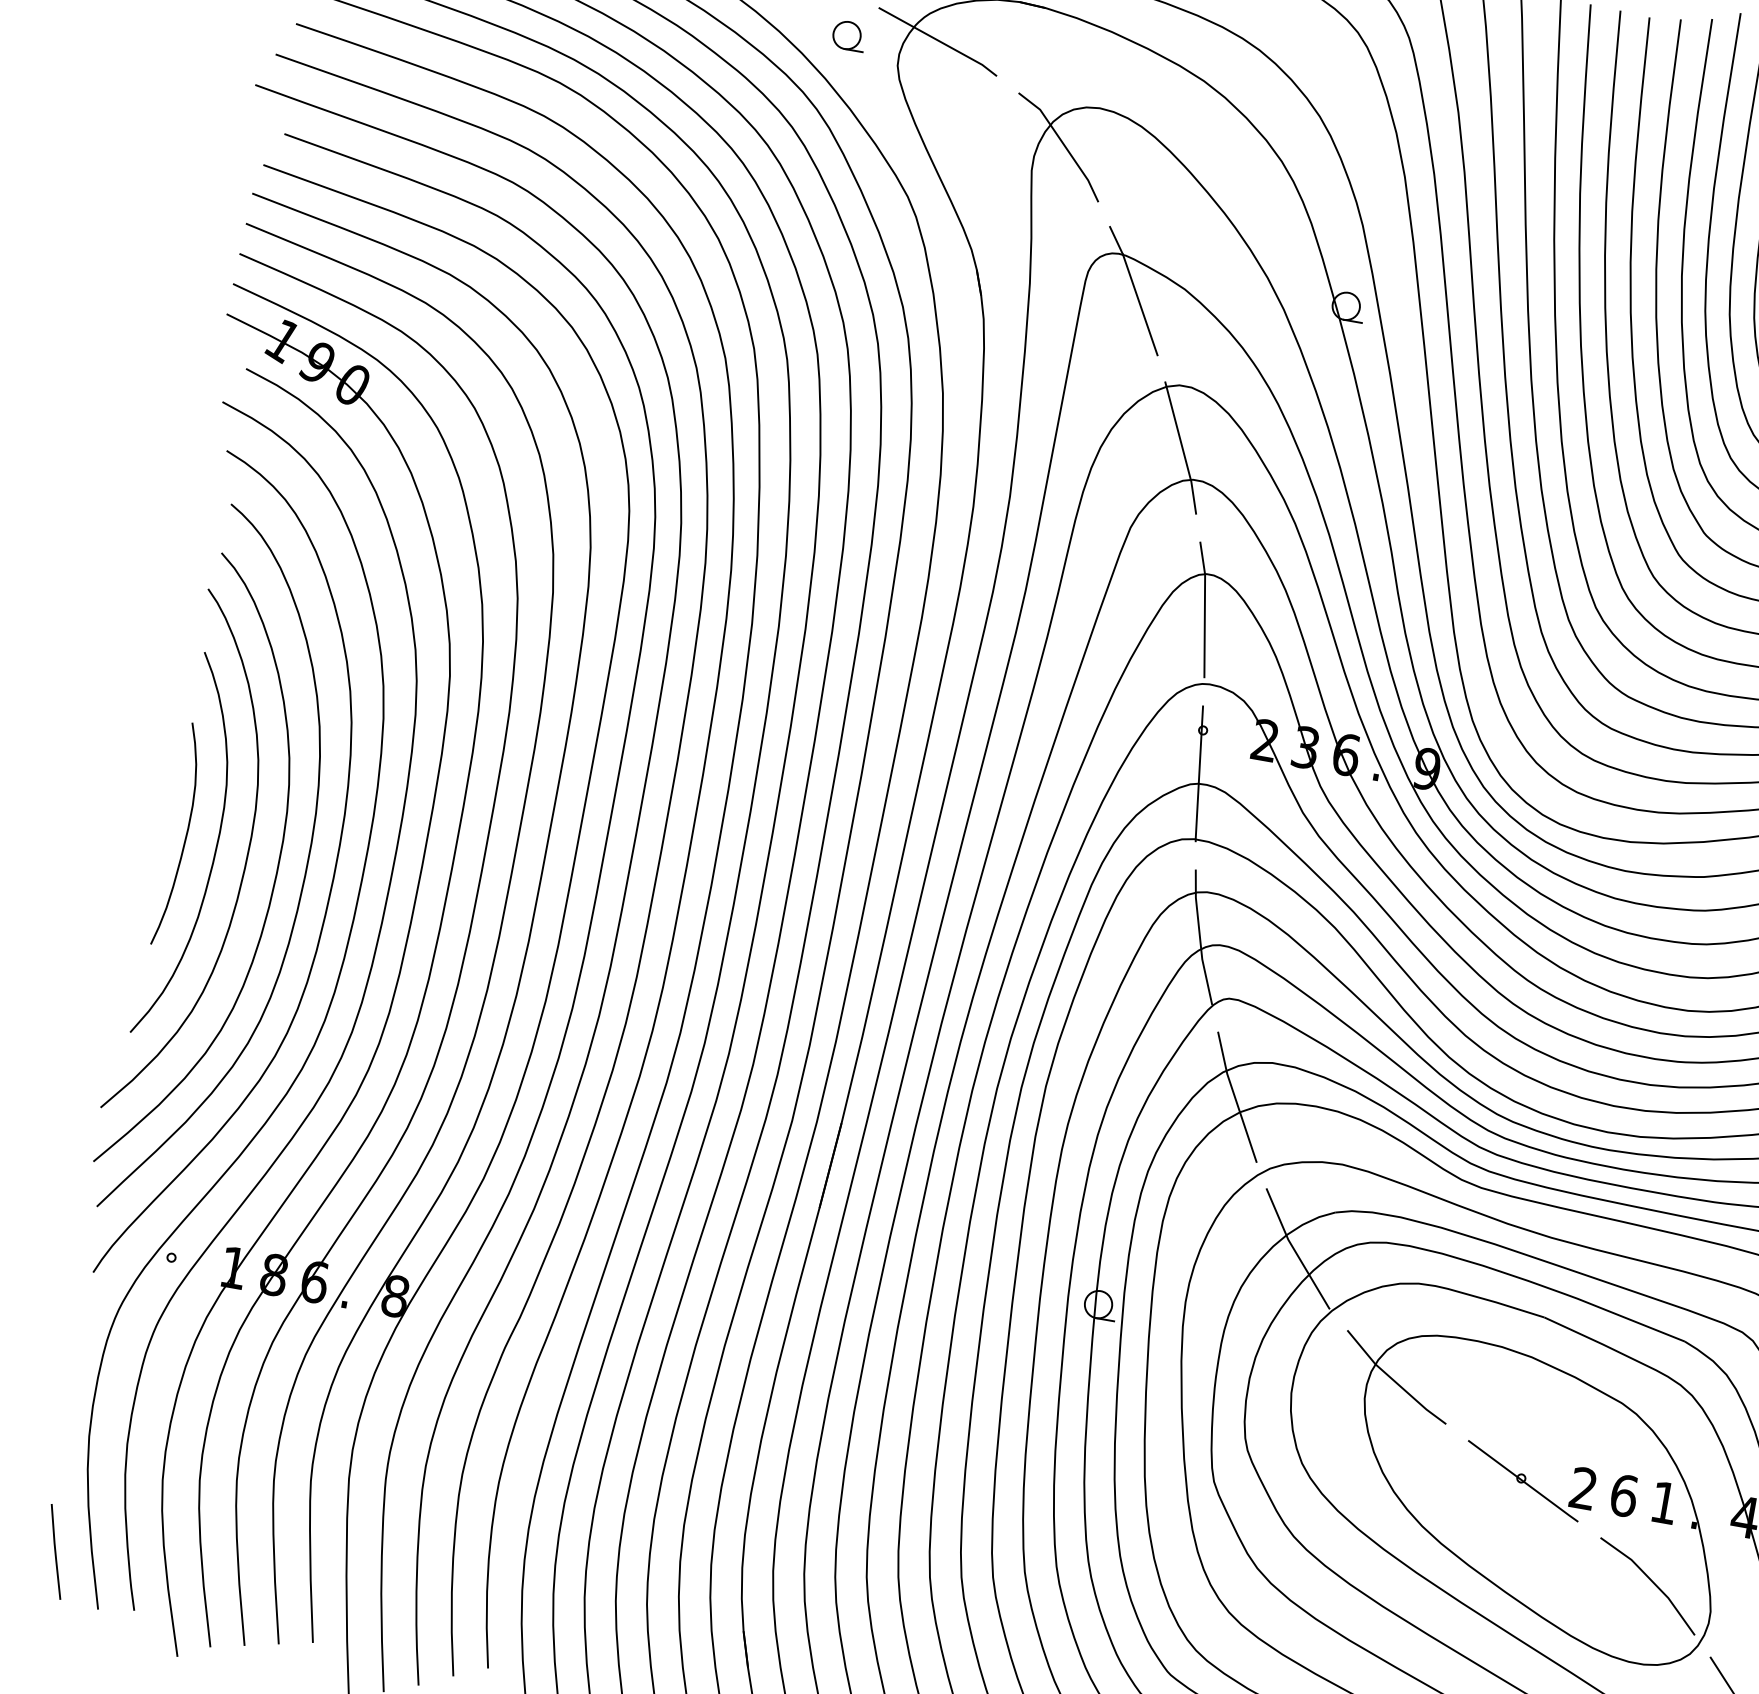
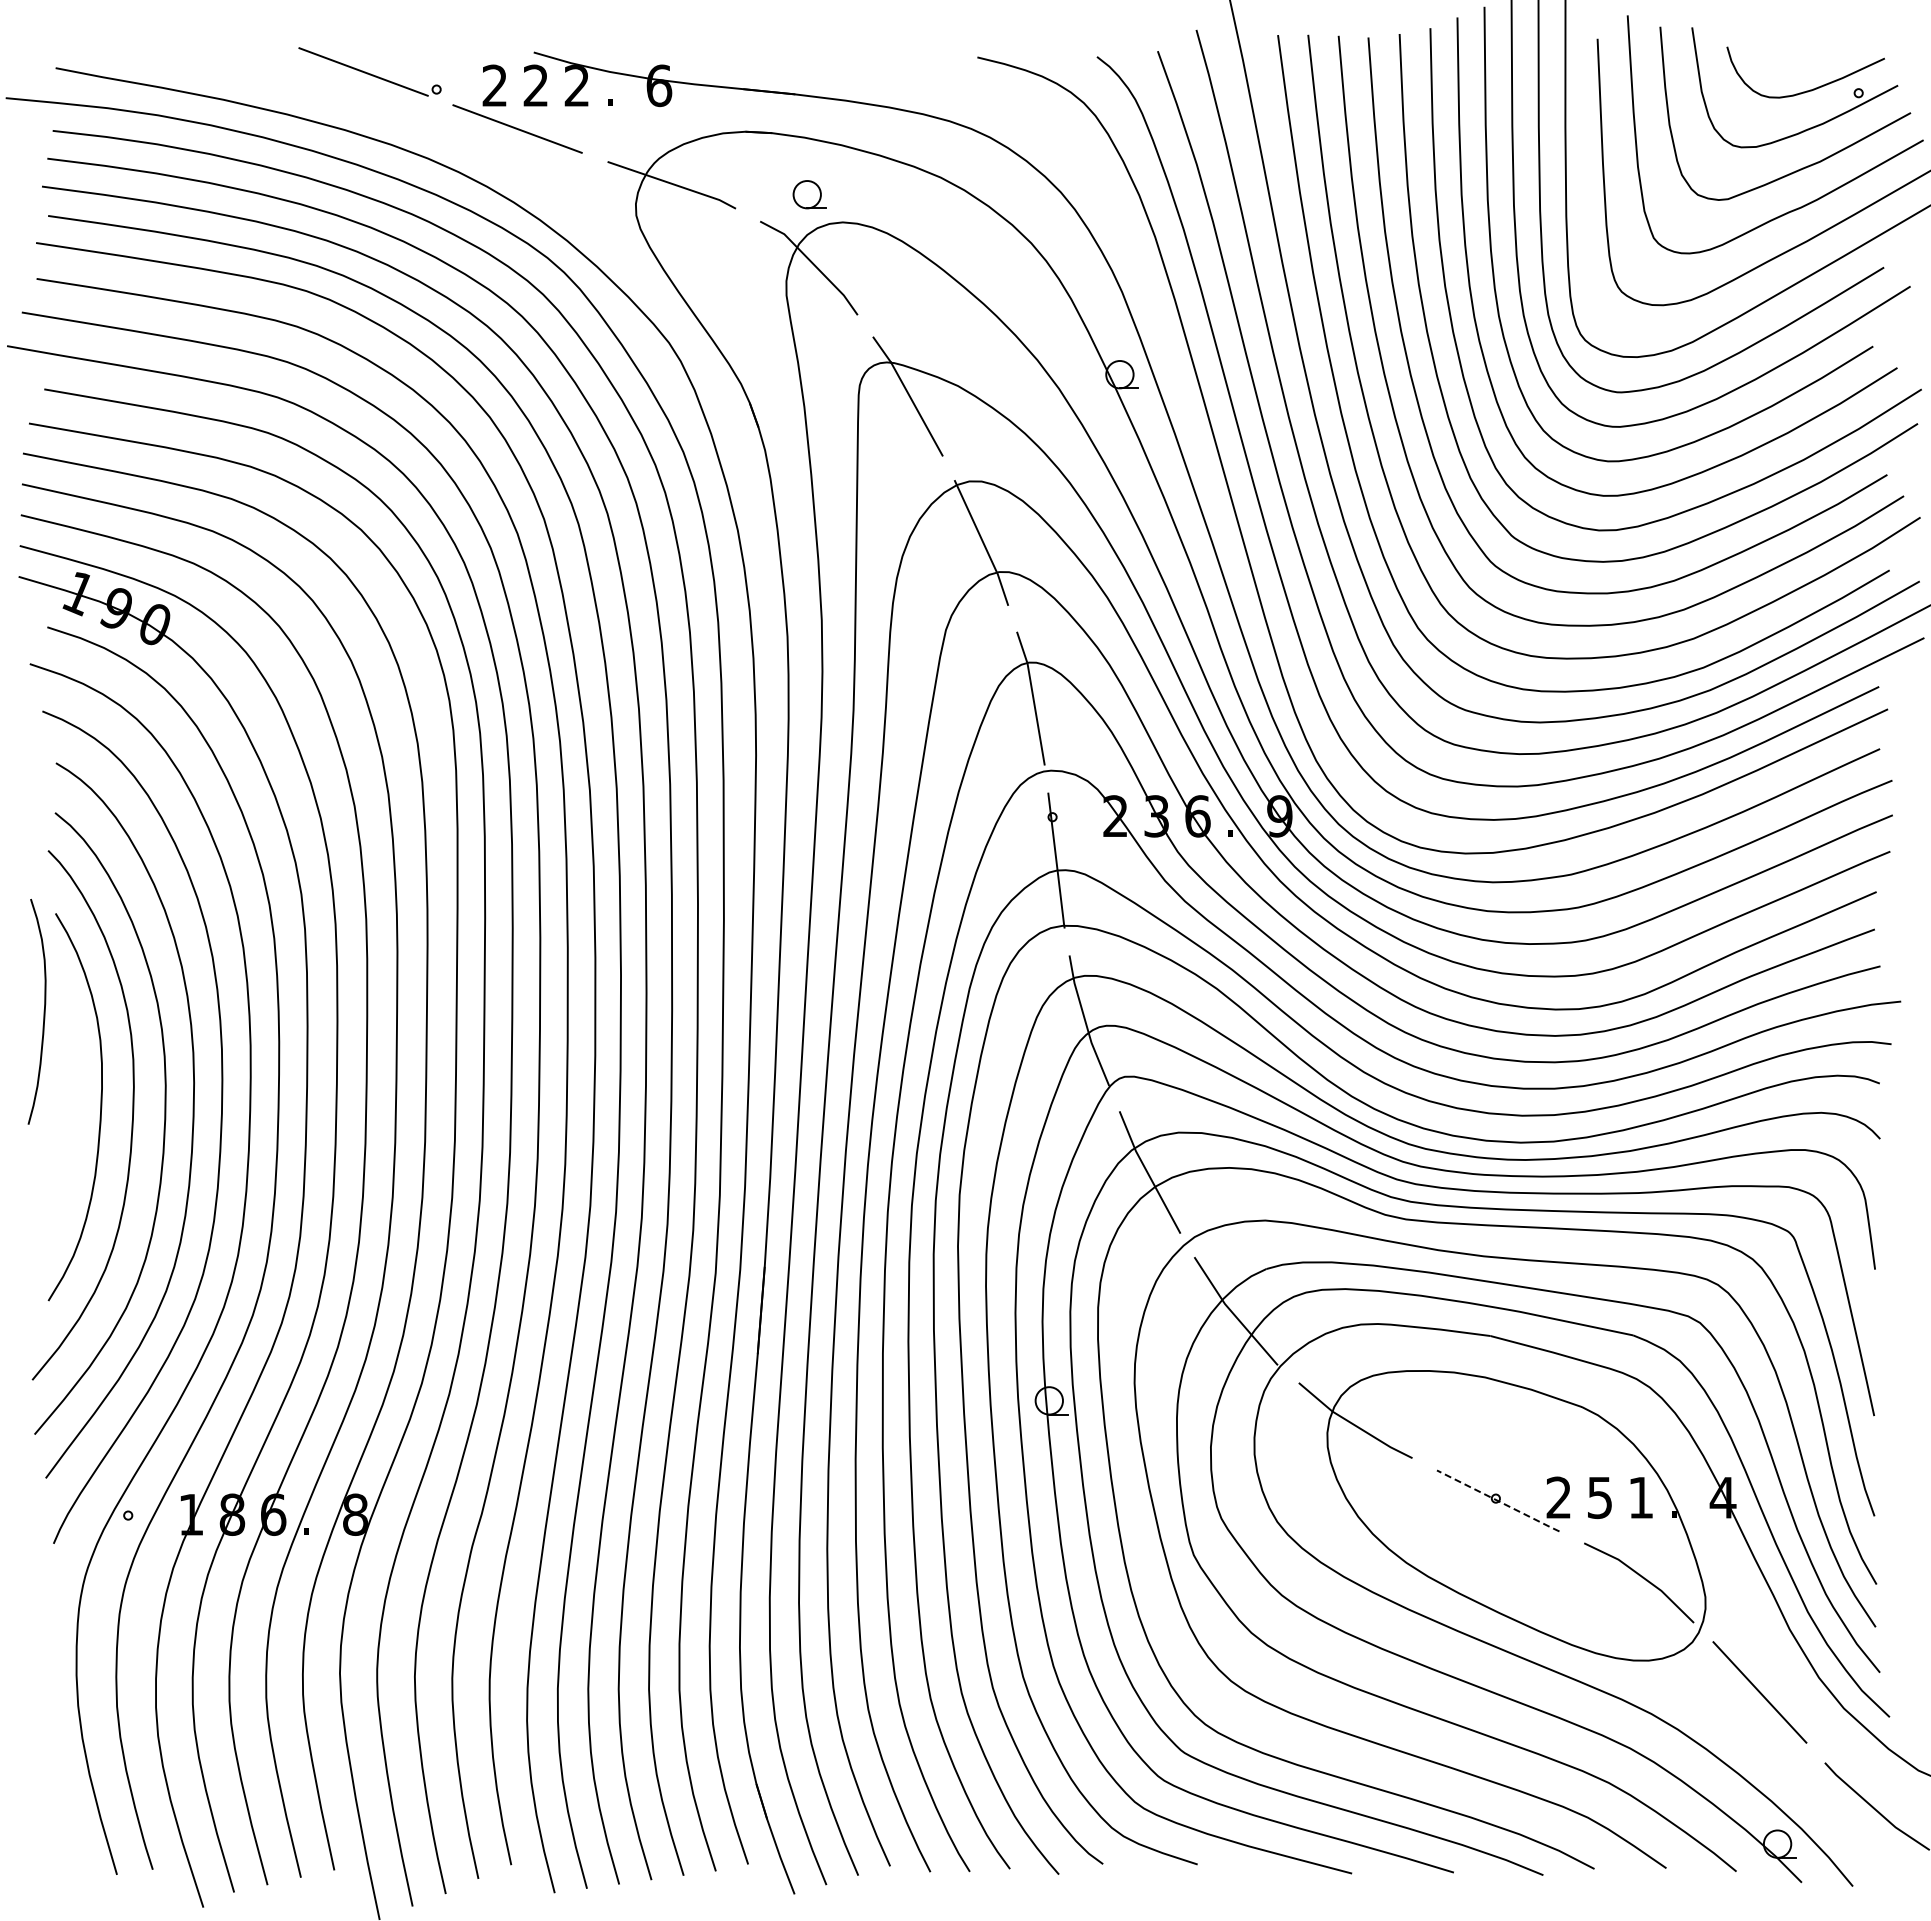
part: (849, 35) -> (809, 194), moved
curve: (185, 835) -> (43, 1011), moved
line: (1523, 1481) -> (1498, 1501), solid -> dashed
text: (1623, 1495) -> (1599, 1497), 6 -> 5
line: (56, 1551) -> (65, 1824), removed

